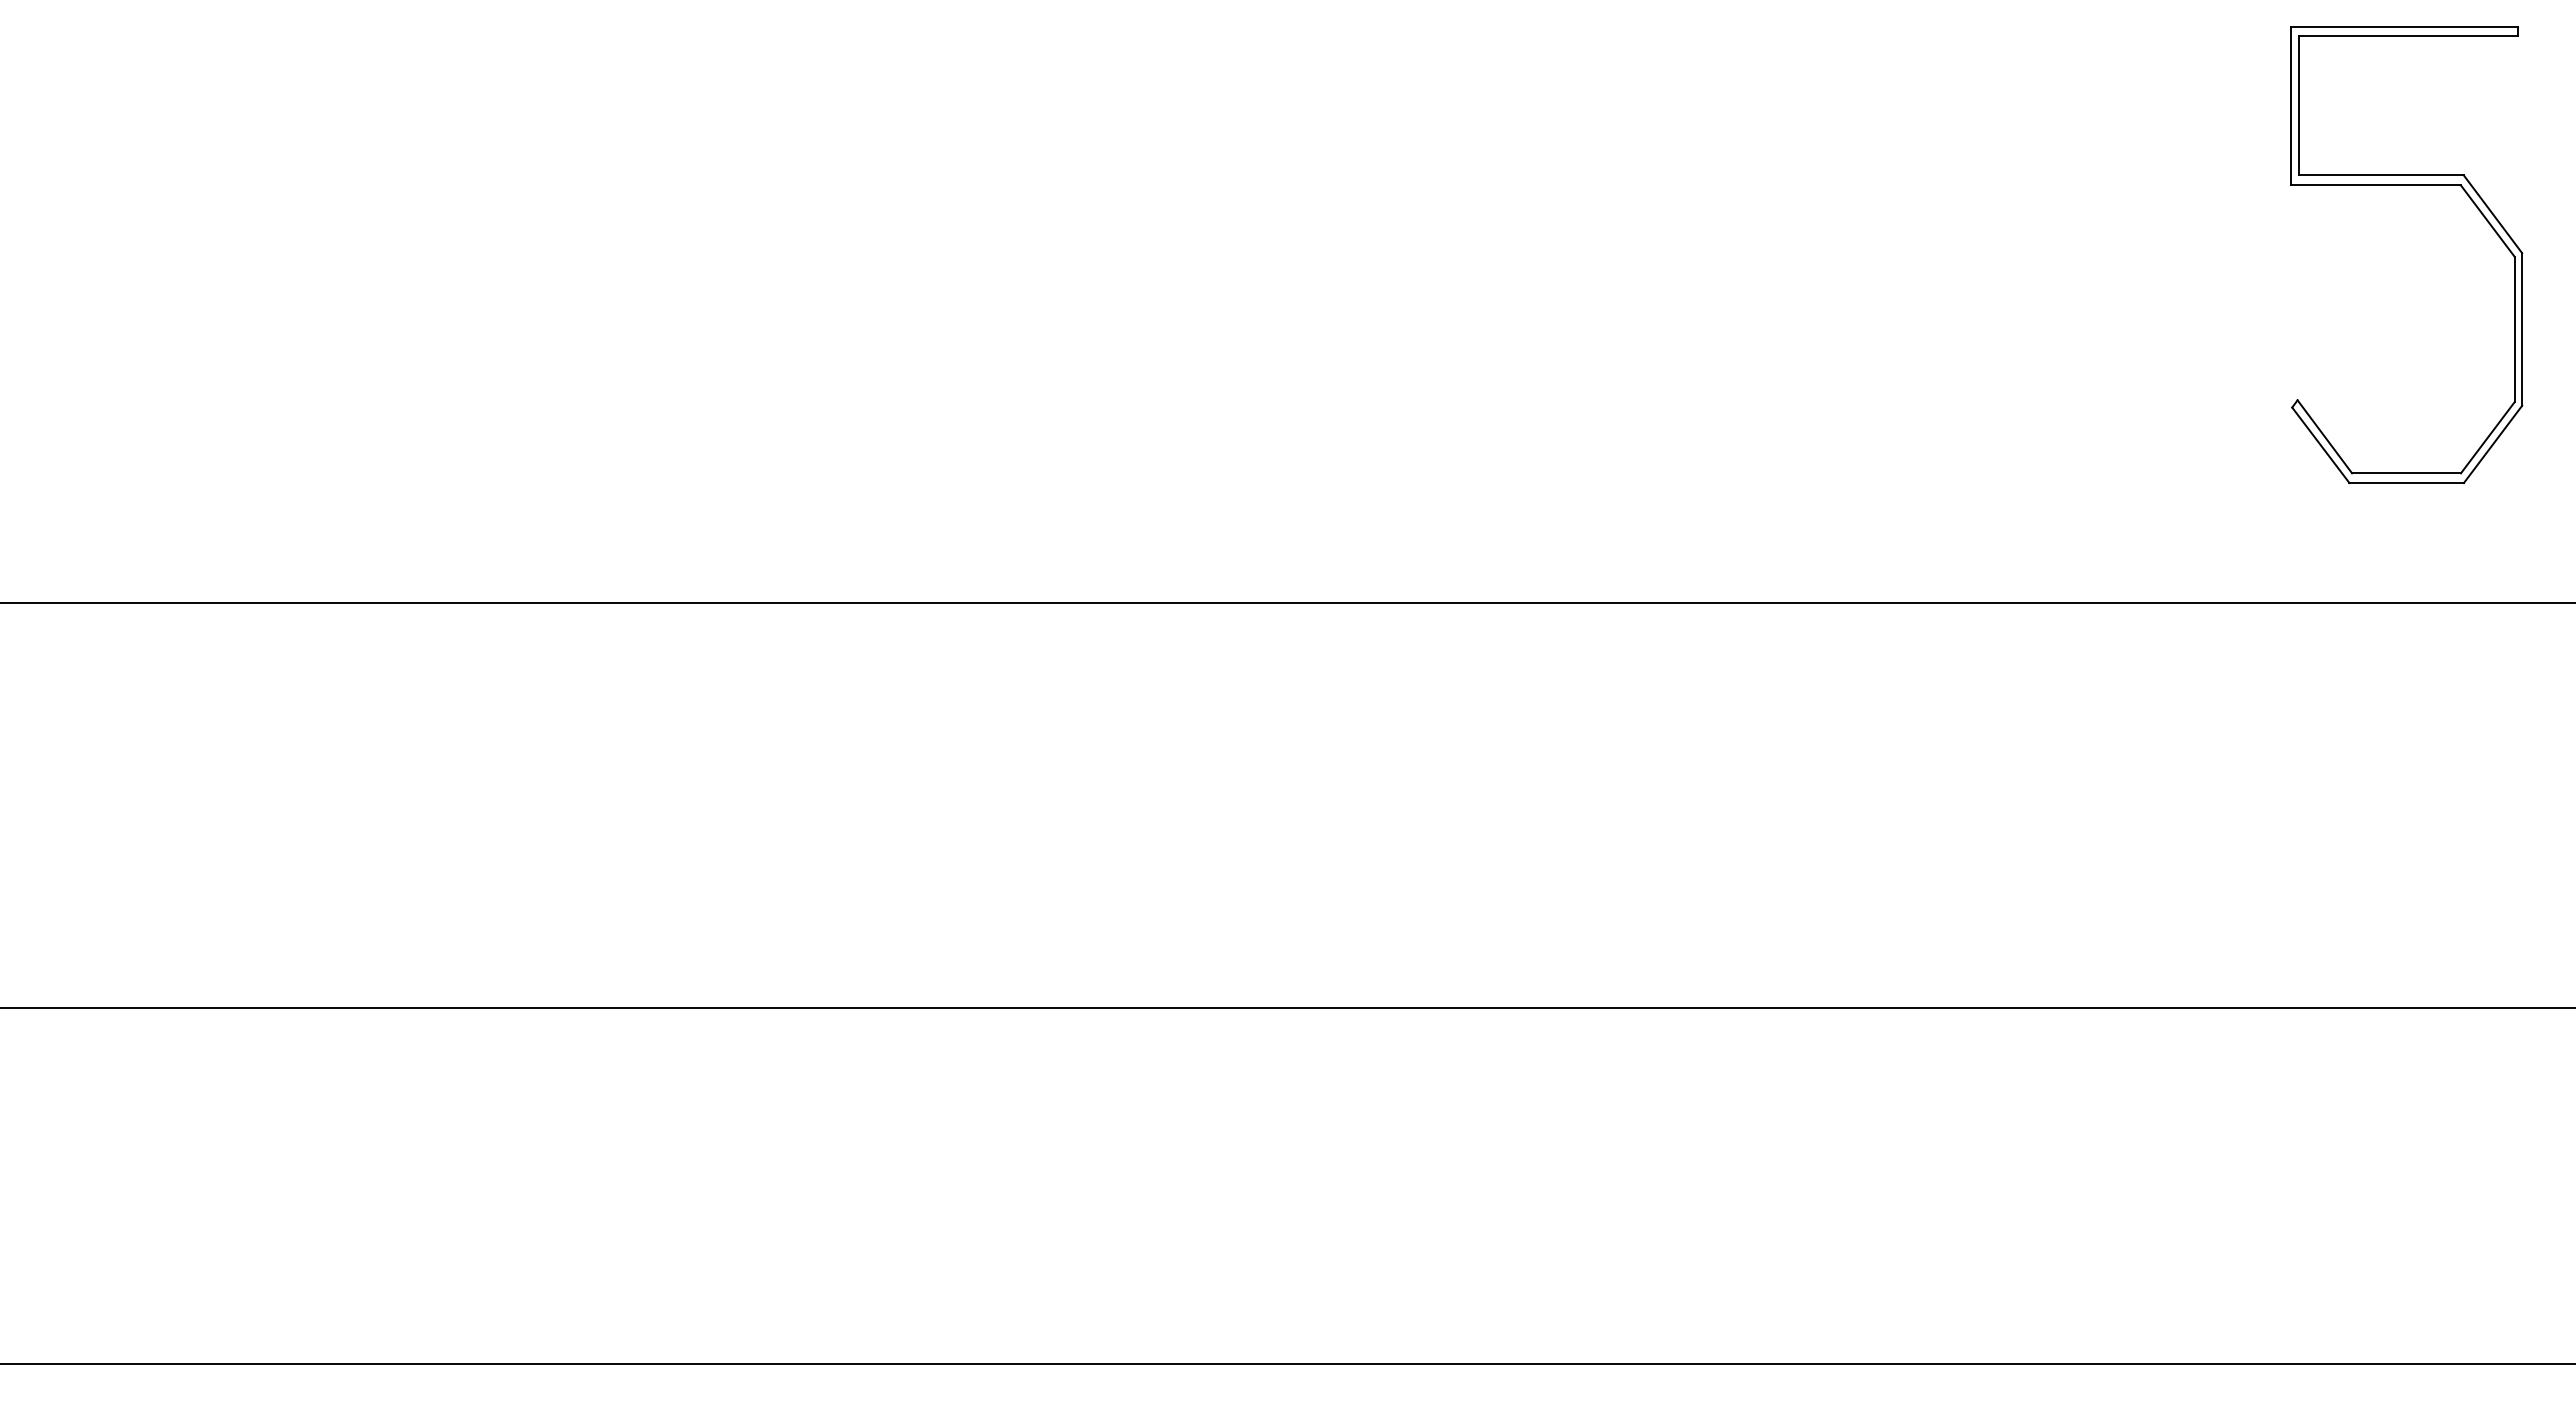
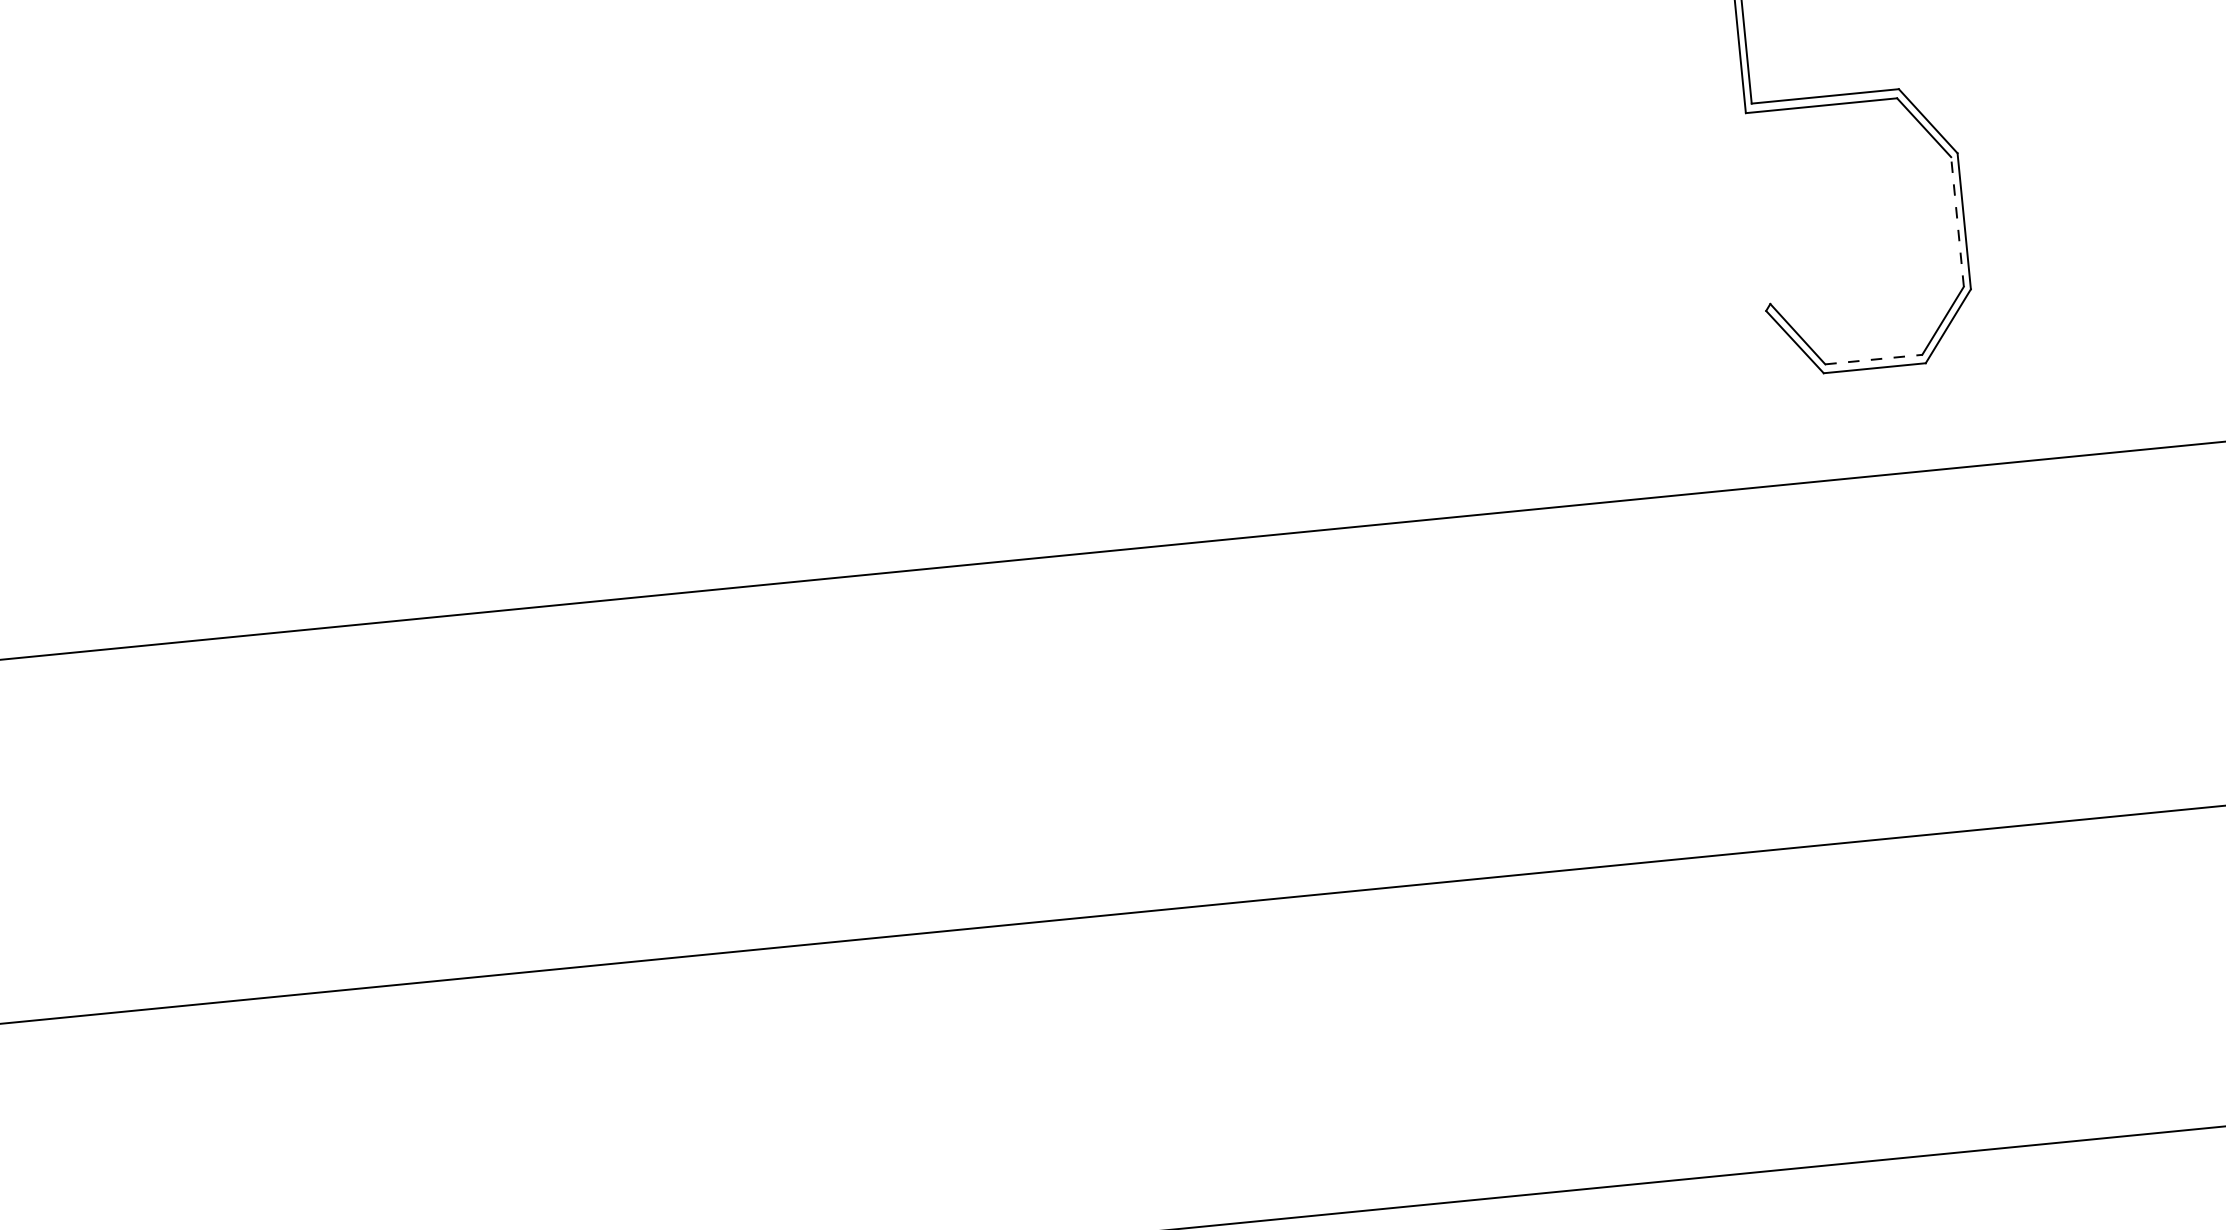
line: (2514, 329) -> (1957, 221), solid -> dashed
line: (2407, 473) -> (1874, 359), solid -> dashed

